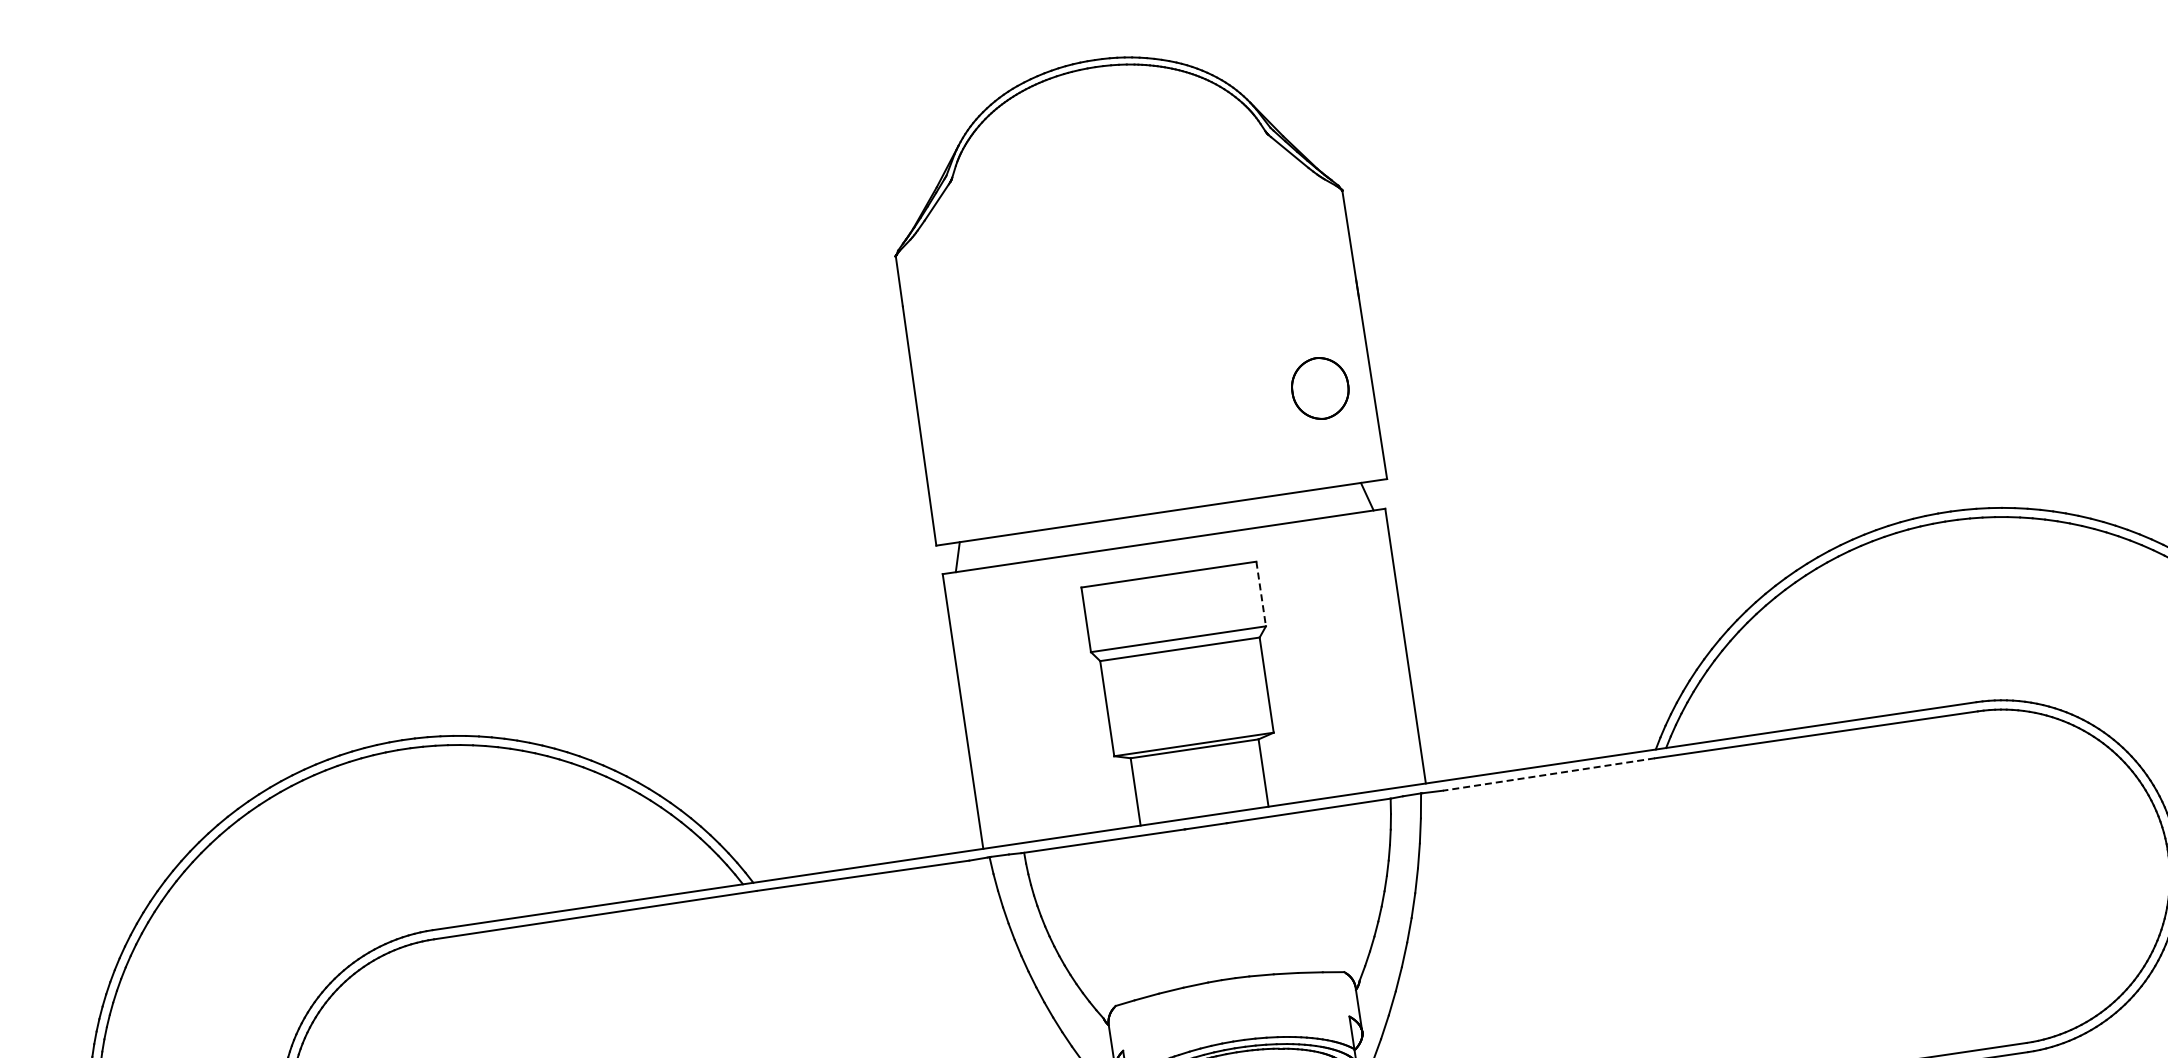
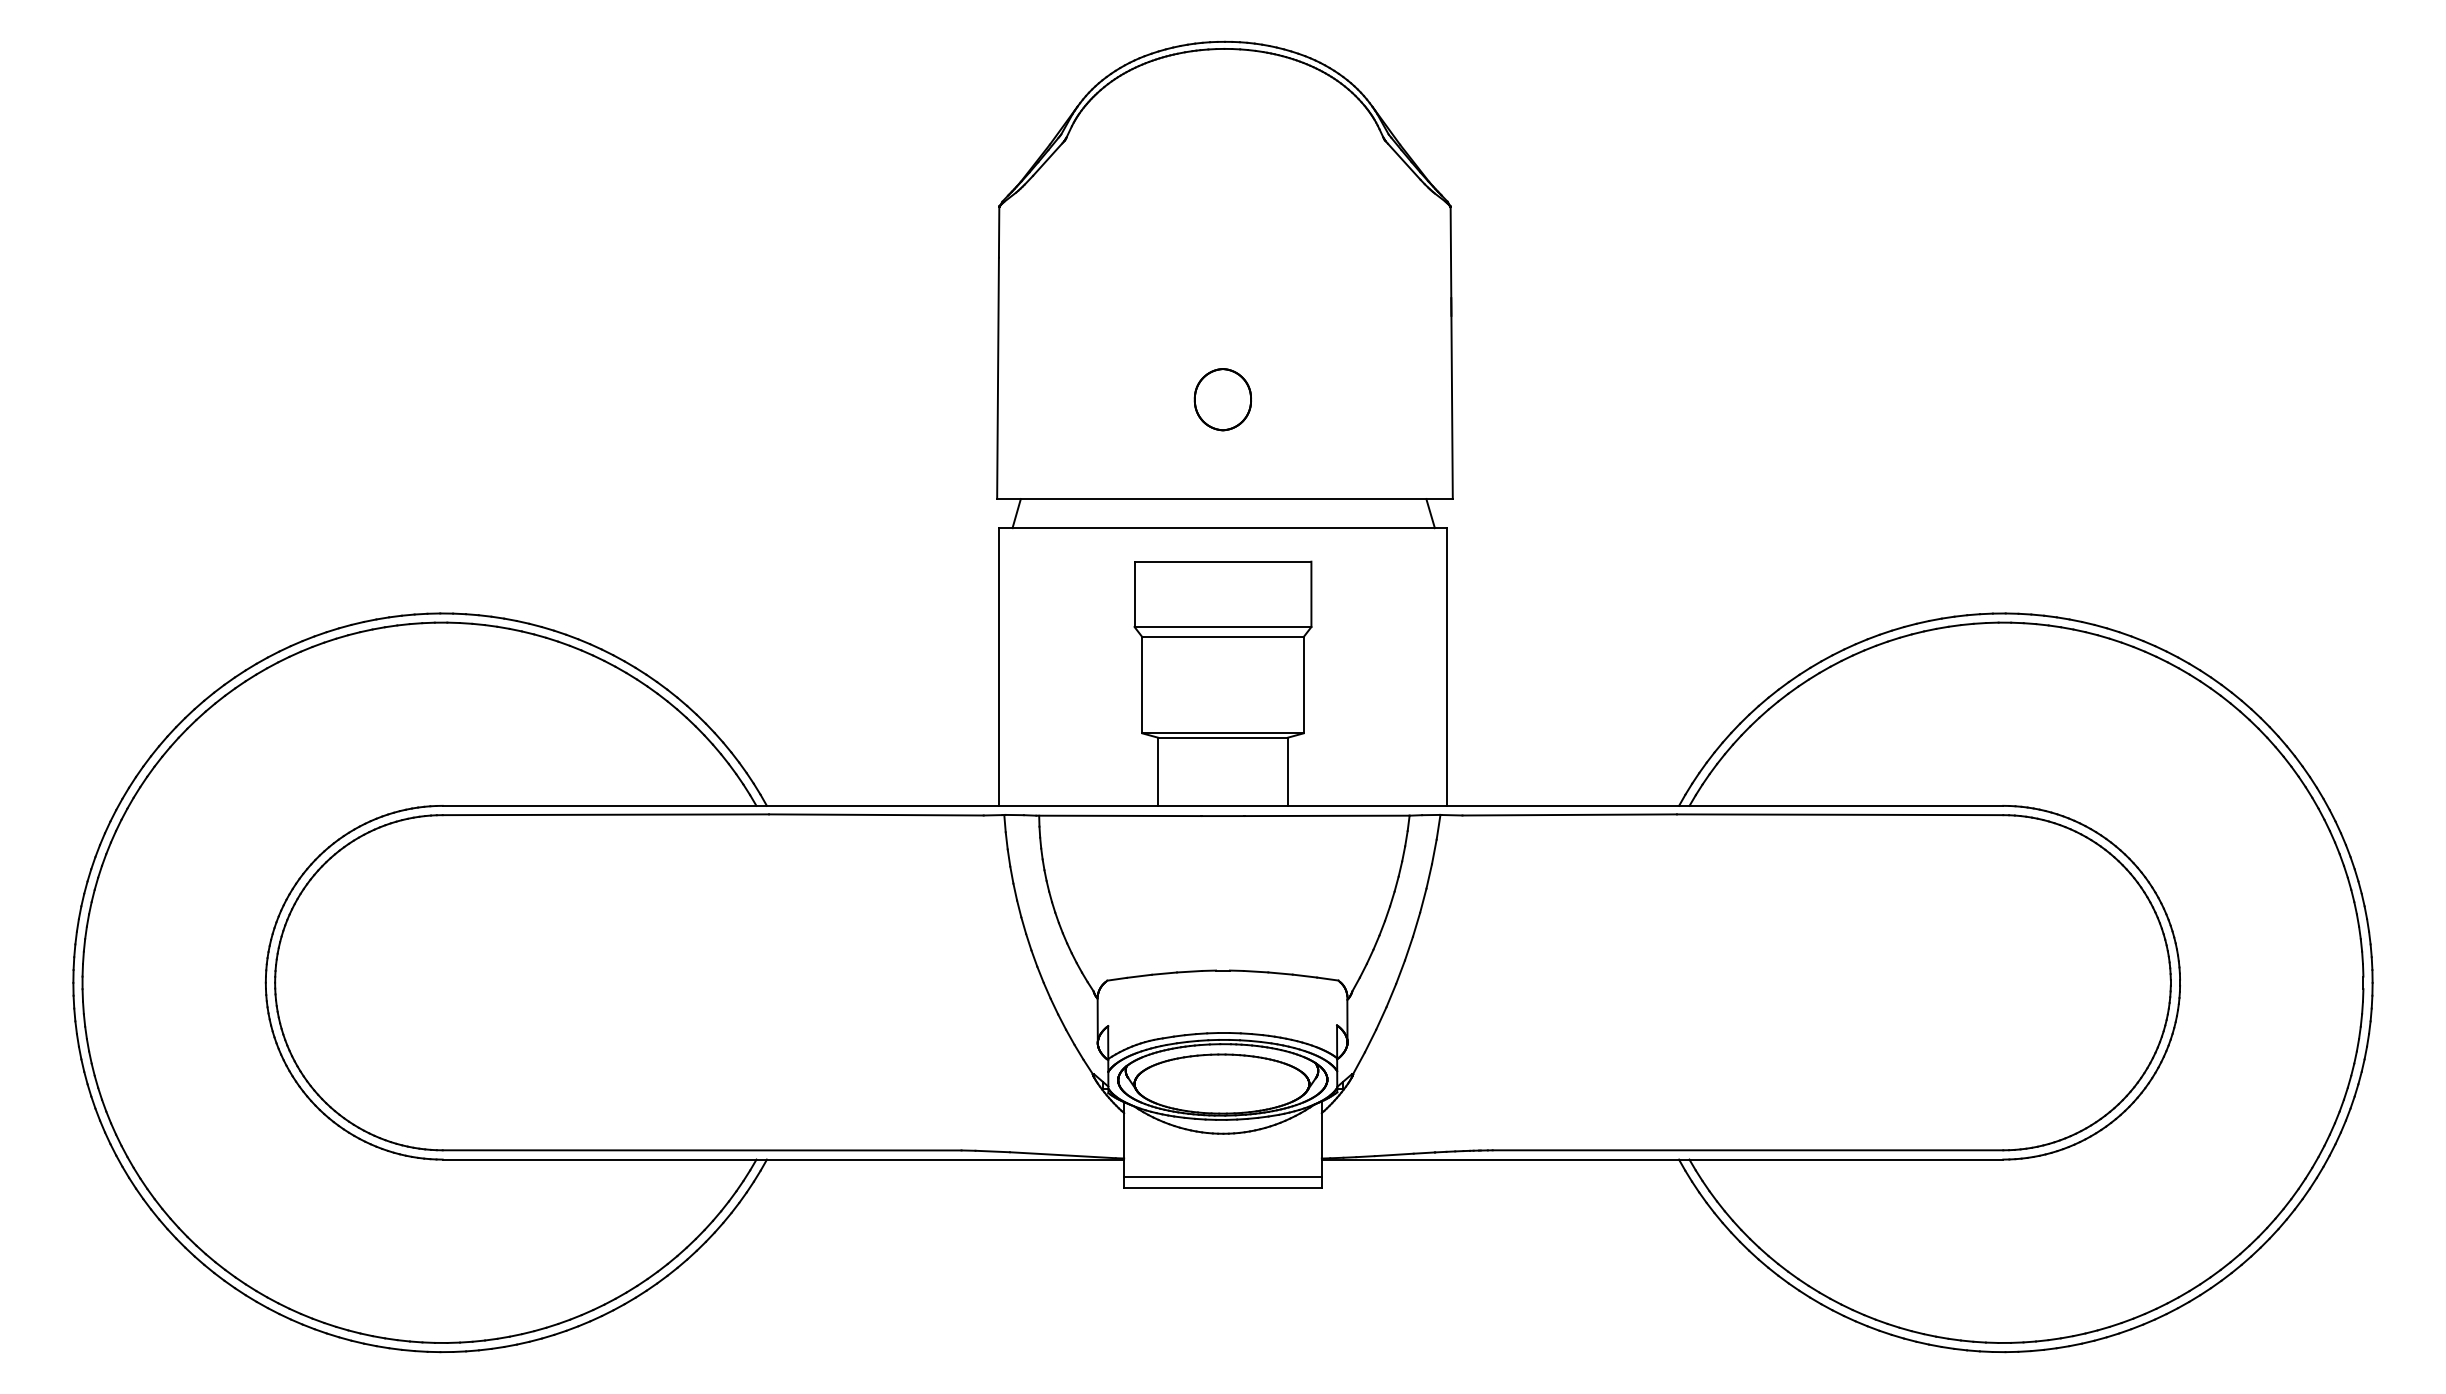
part: (1319, 388) -> (1222, 399), moved
line: (1261, 594) -> (1311, 594), dashed -> solid
line: (1548, 774) -> (1569, 814), dashed -> solid

